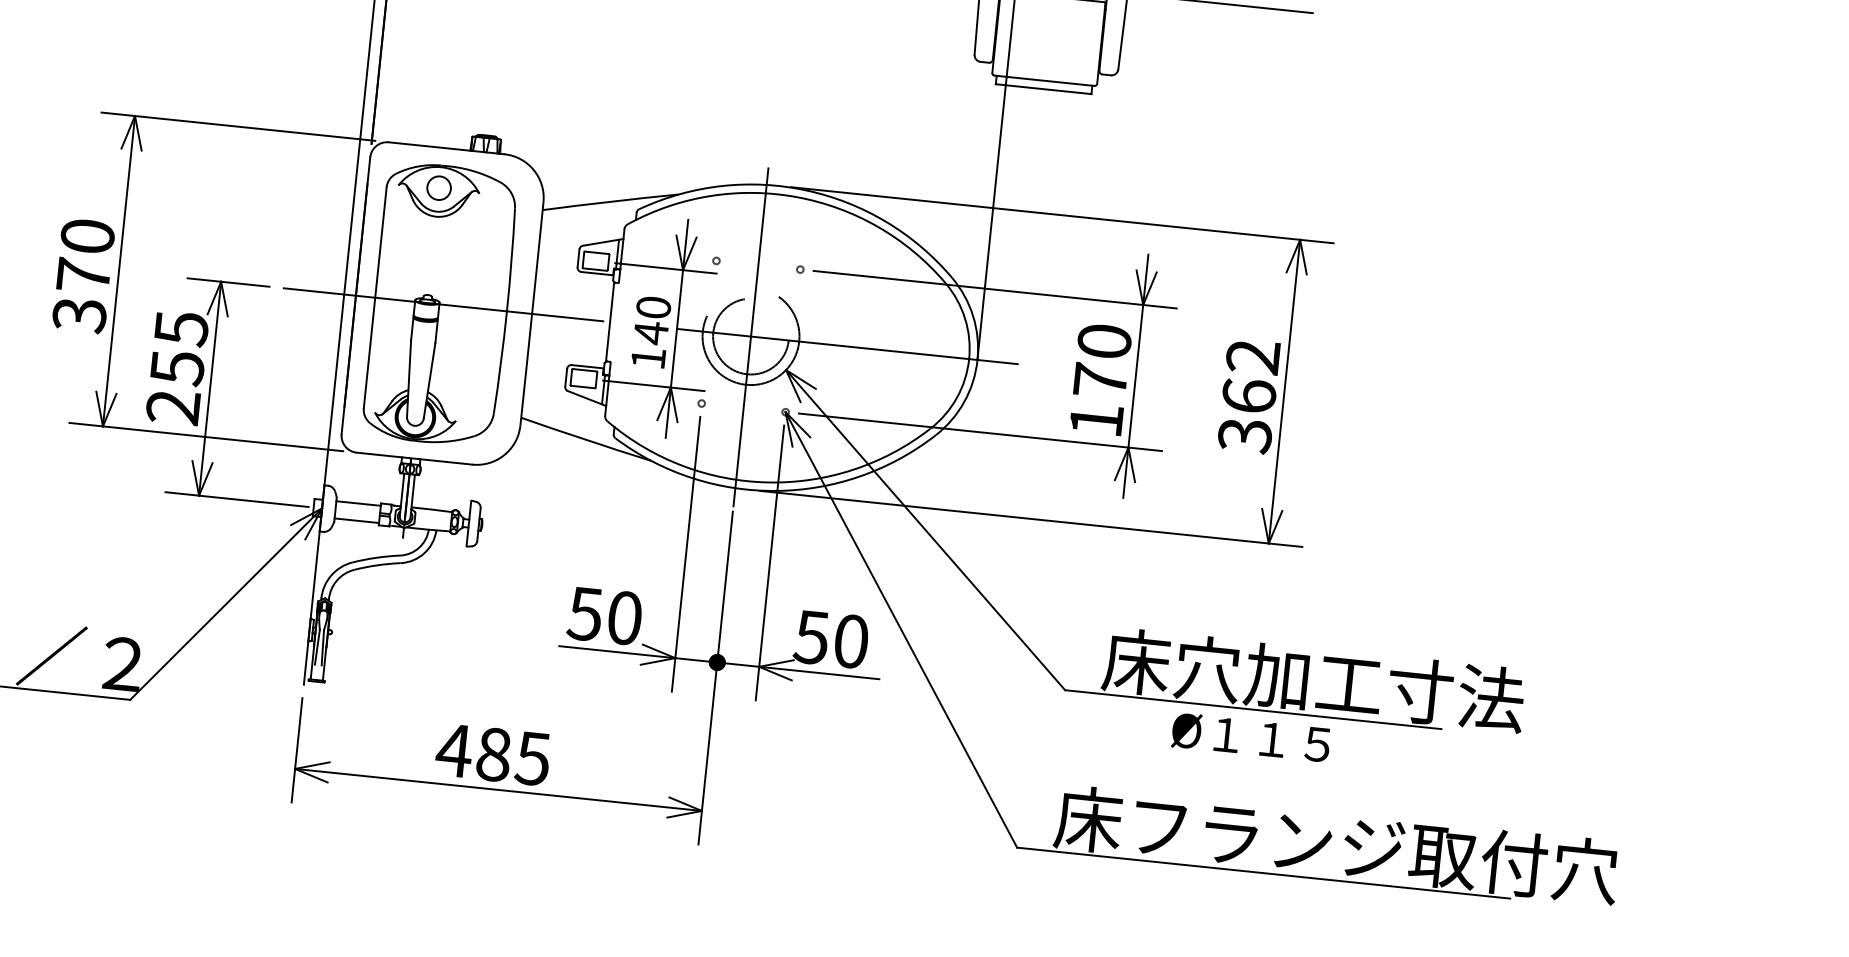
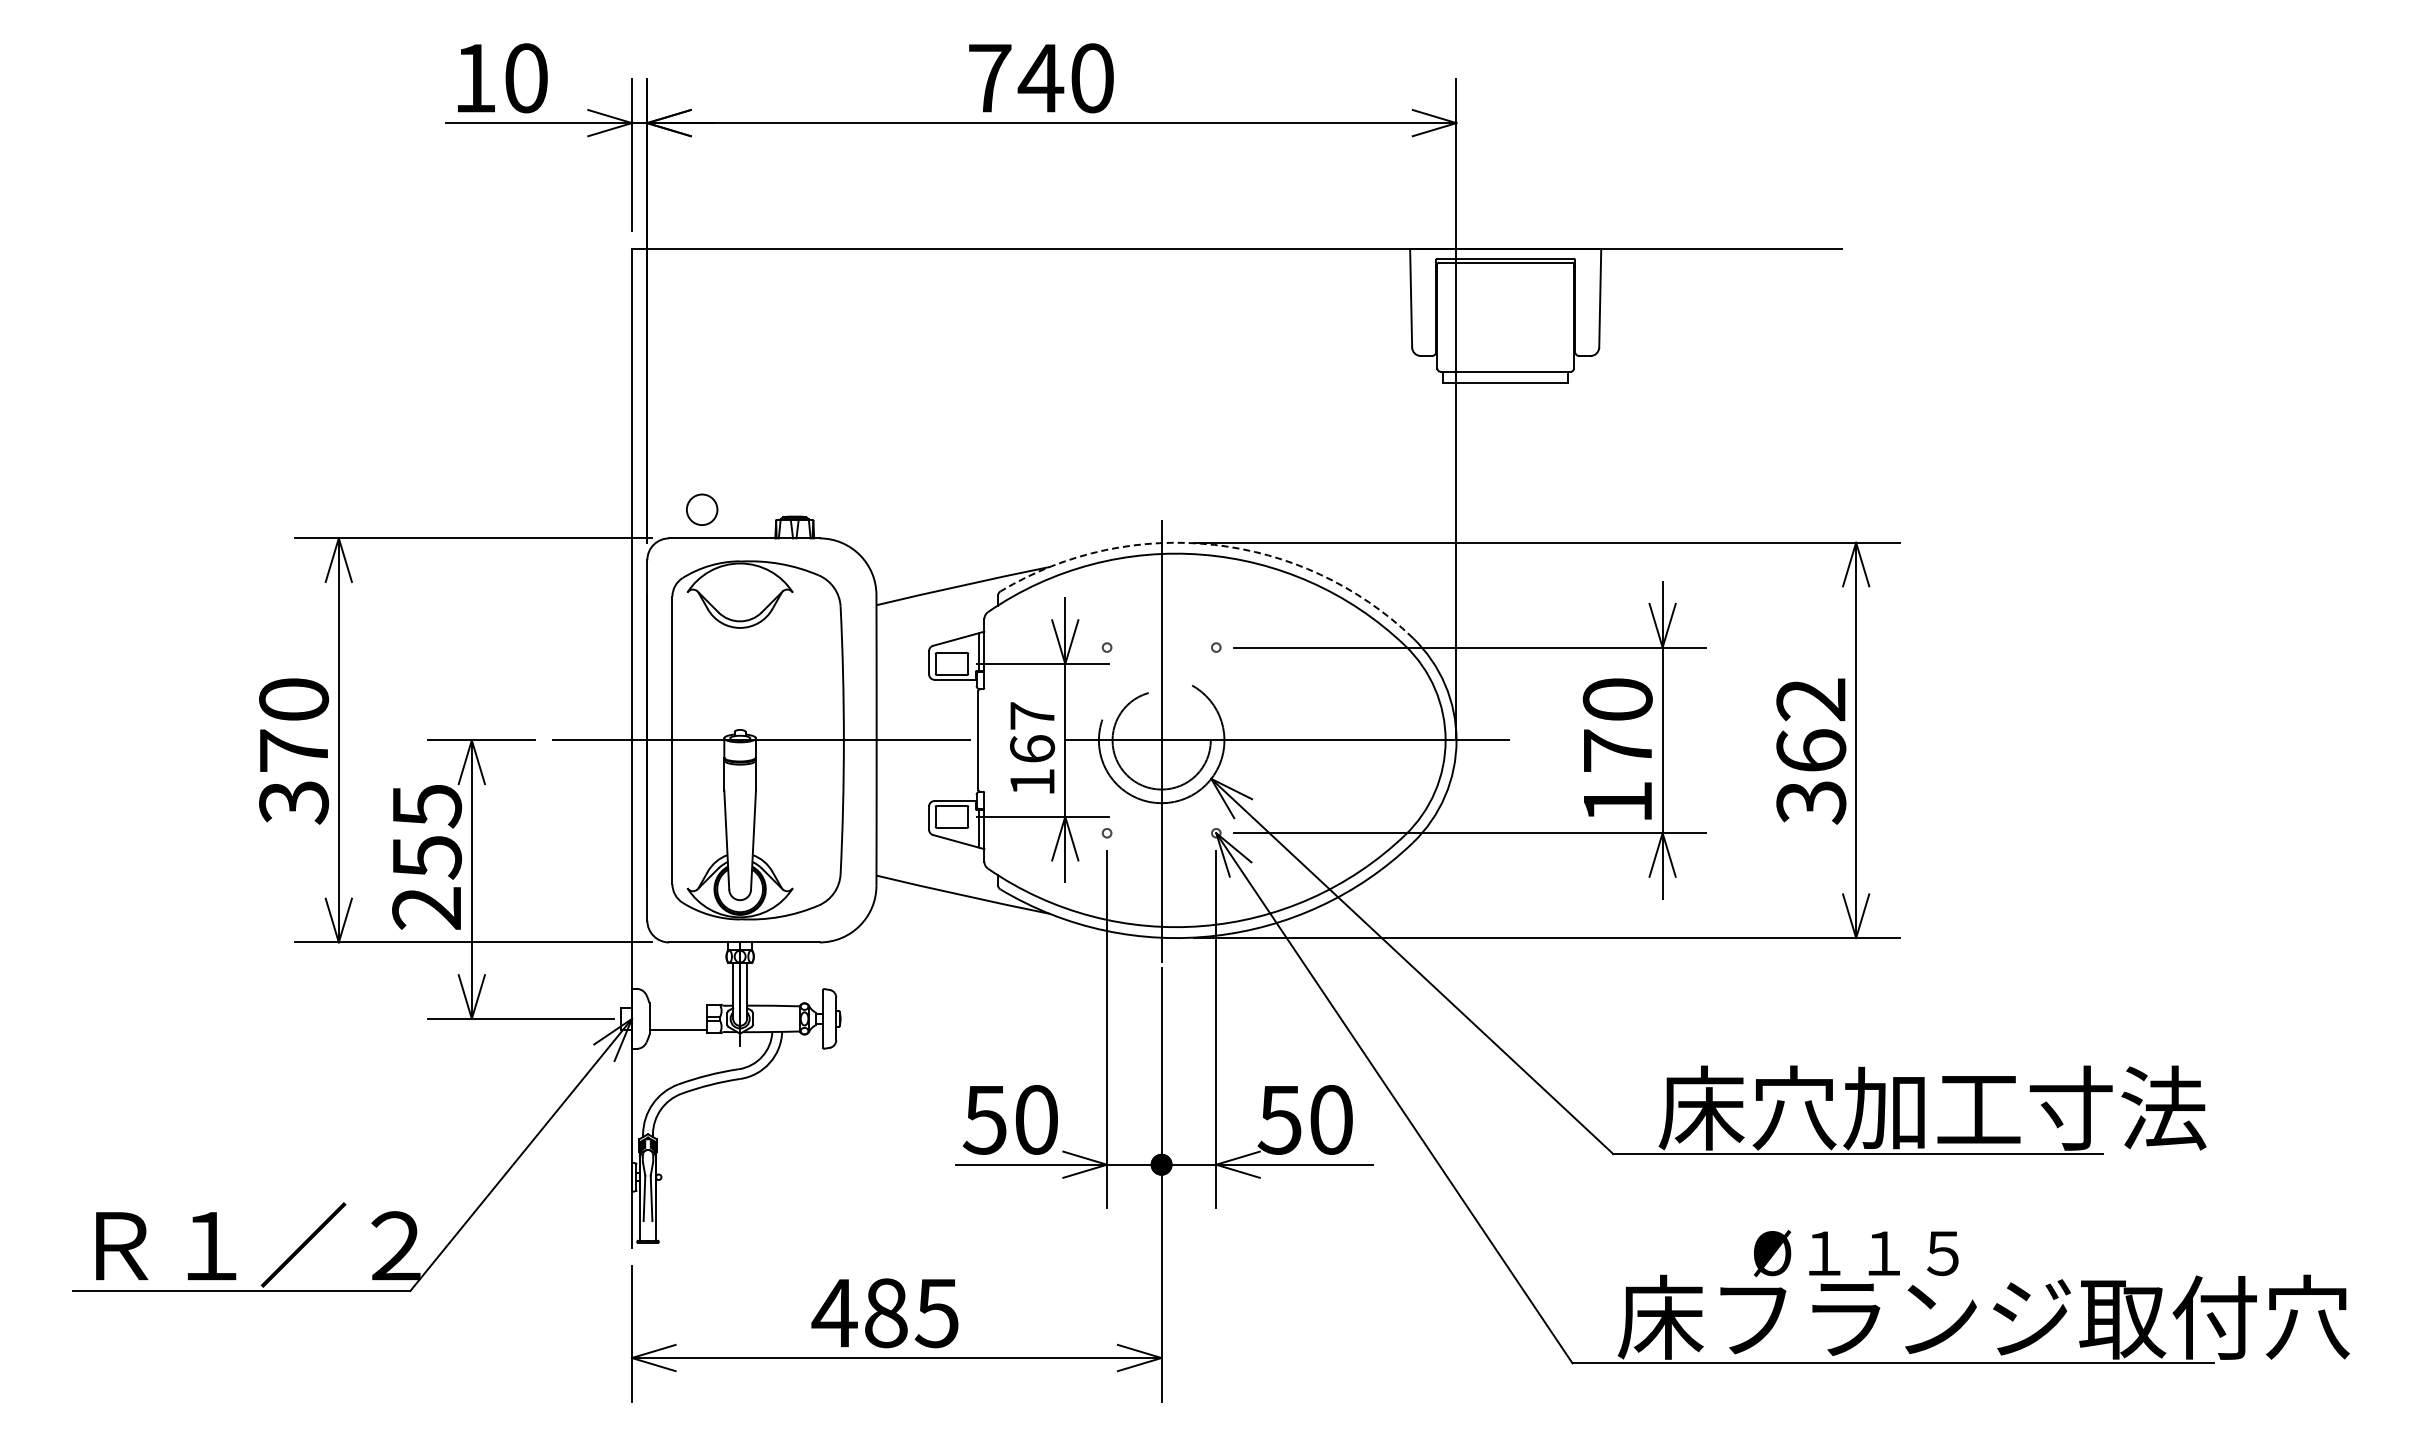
circle: (439, 187) -> (702, 509), moved
arc: (807, 190) -> (1214, 544), solid -> dashed
text: (652, 321) -> (1032, 733), 140 -> 167
line: (358, 503) -> (678, 1007), removed
text: (1251, 737) -> (1856, 1253), moved

